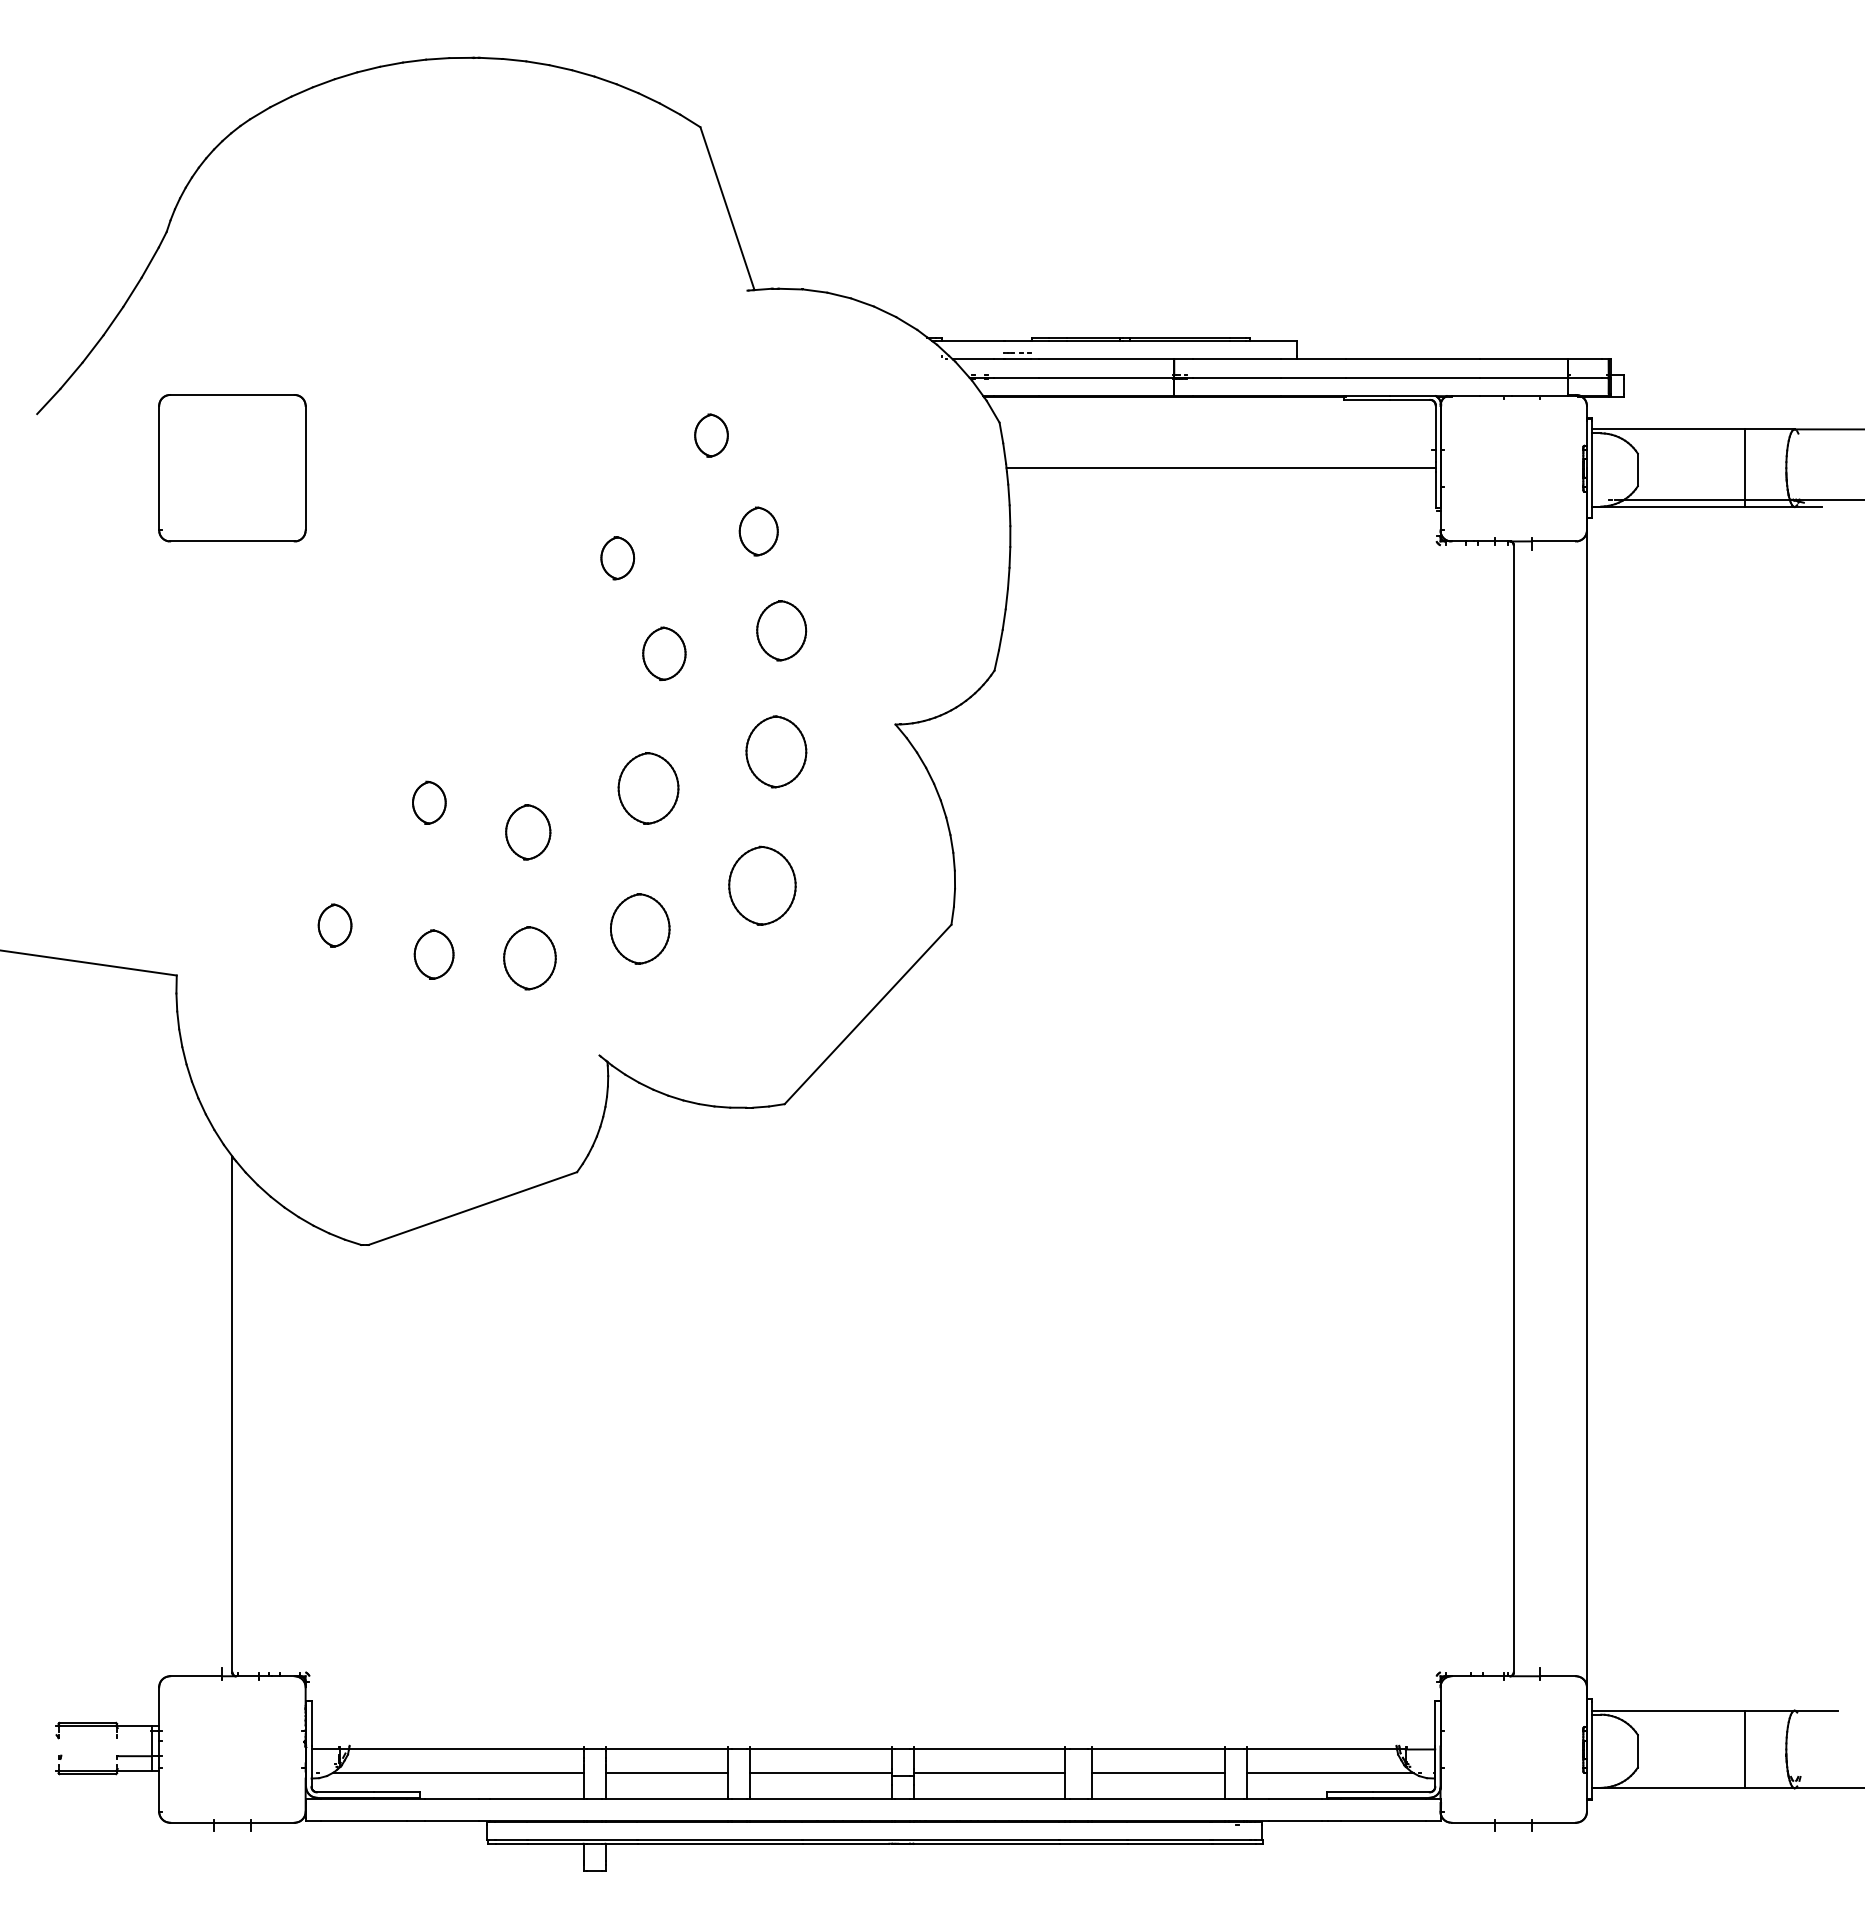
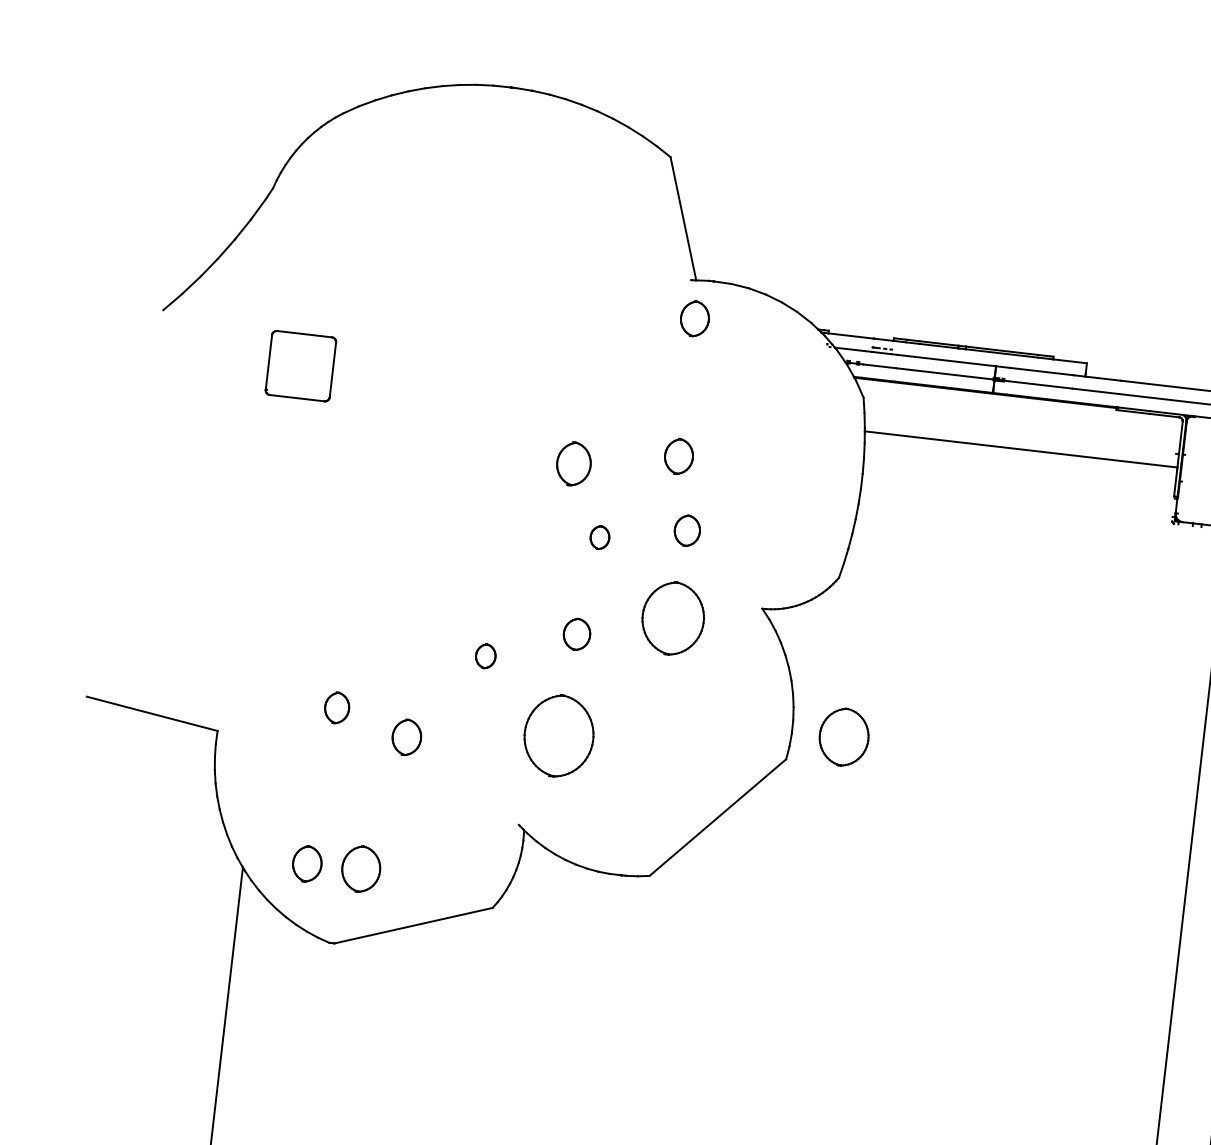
part: (758, 342) -> (694, 318), added
part: (711, 435) -> (652, 382), removed
part: (232, 468) -> (300, 366), size x0.6
part: (617, 558) -> (573, 464), size x1.4
part: (781, 630) -> (687, 530), size x0.7
part: (664, 653) -> (600, 537), size x0.6
part: (776, 751) -> (673, 618), size x1.4
part: (648, 788) -> (577, 634), size x0.6
part: (429, 802) -> (416, 626), removed
part: (528, 832) -> (485, 656), size x0.6
part: (762, 885) -> (844, 737), moved
part: (640, 928) -> (559, 735), size x1.6
part: (529, 958) -> (360, 869), moved
part: (318, 1141) -> (306, 863), added

